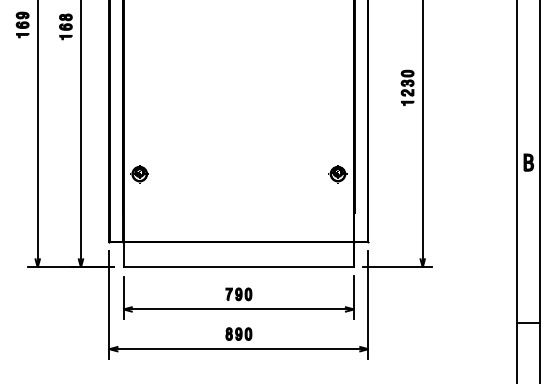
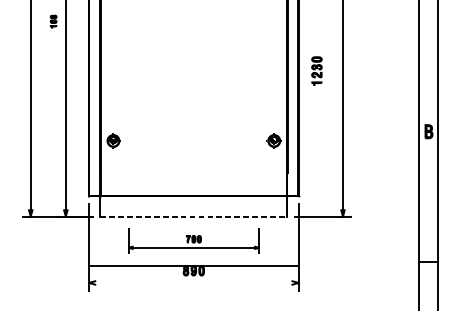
part: (22, 24) -> (18, 19), removed
part: (65, 26) -> (53, 21), size x0.6
part: (407, 87) -> (316, 70), moved
line: (239, 267) -> (194, 216), solid -> dashed
part: (238, 297) -> (193, 241), size x0.7
line: (238, 349) -> (193, 266), moved

